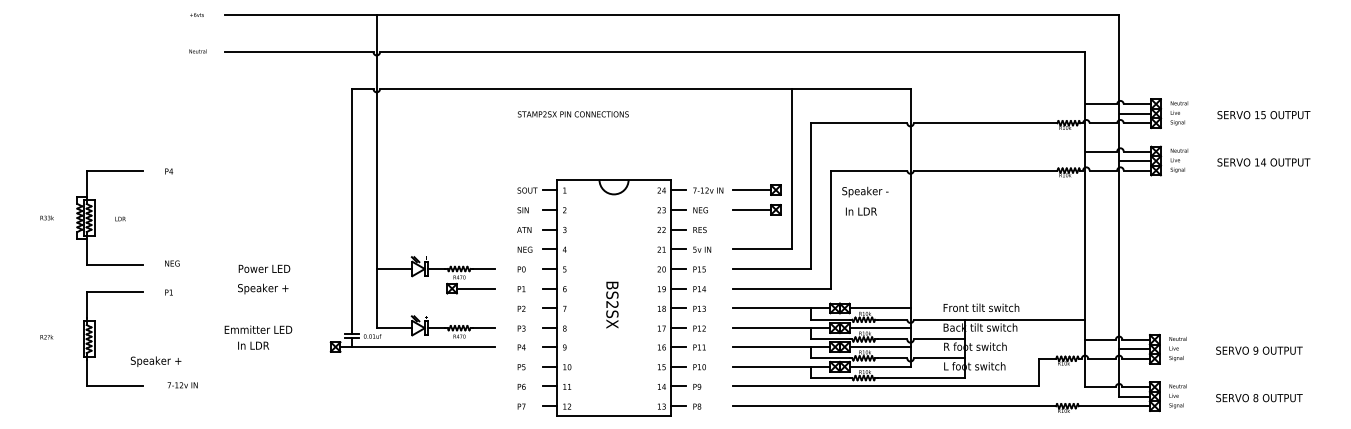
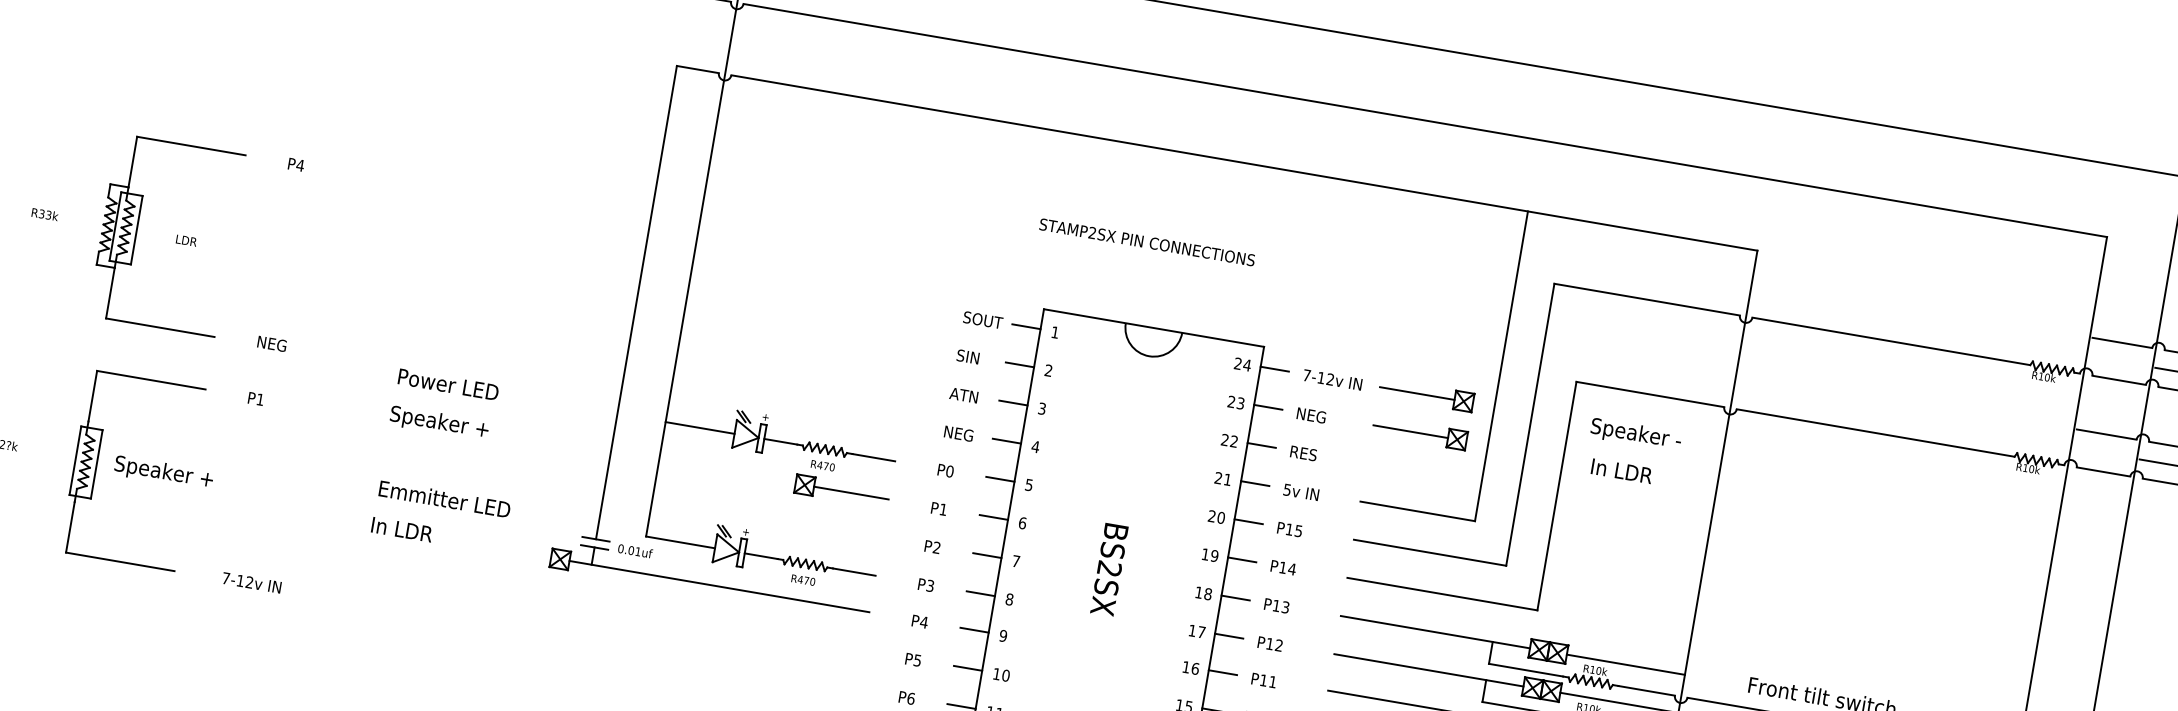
text: (573, 114) -> (1147, 242), moved
text: (258, 329) -> (444, 498), moved
text: (156, 361) -> (164, 472), moved

